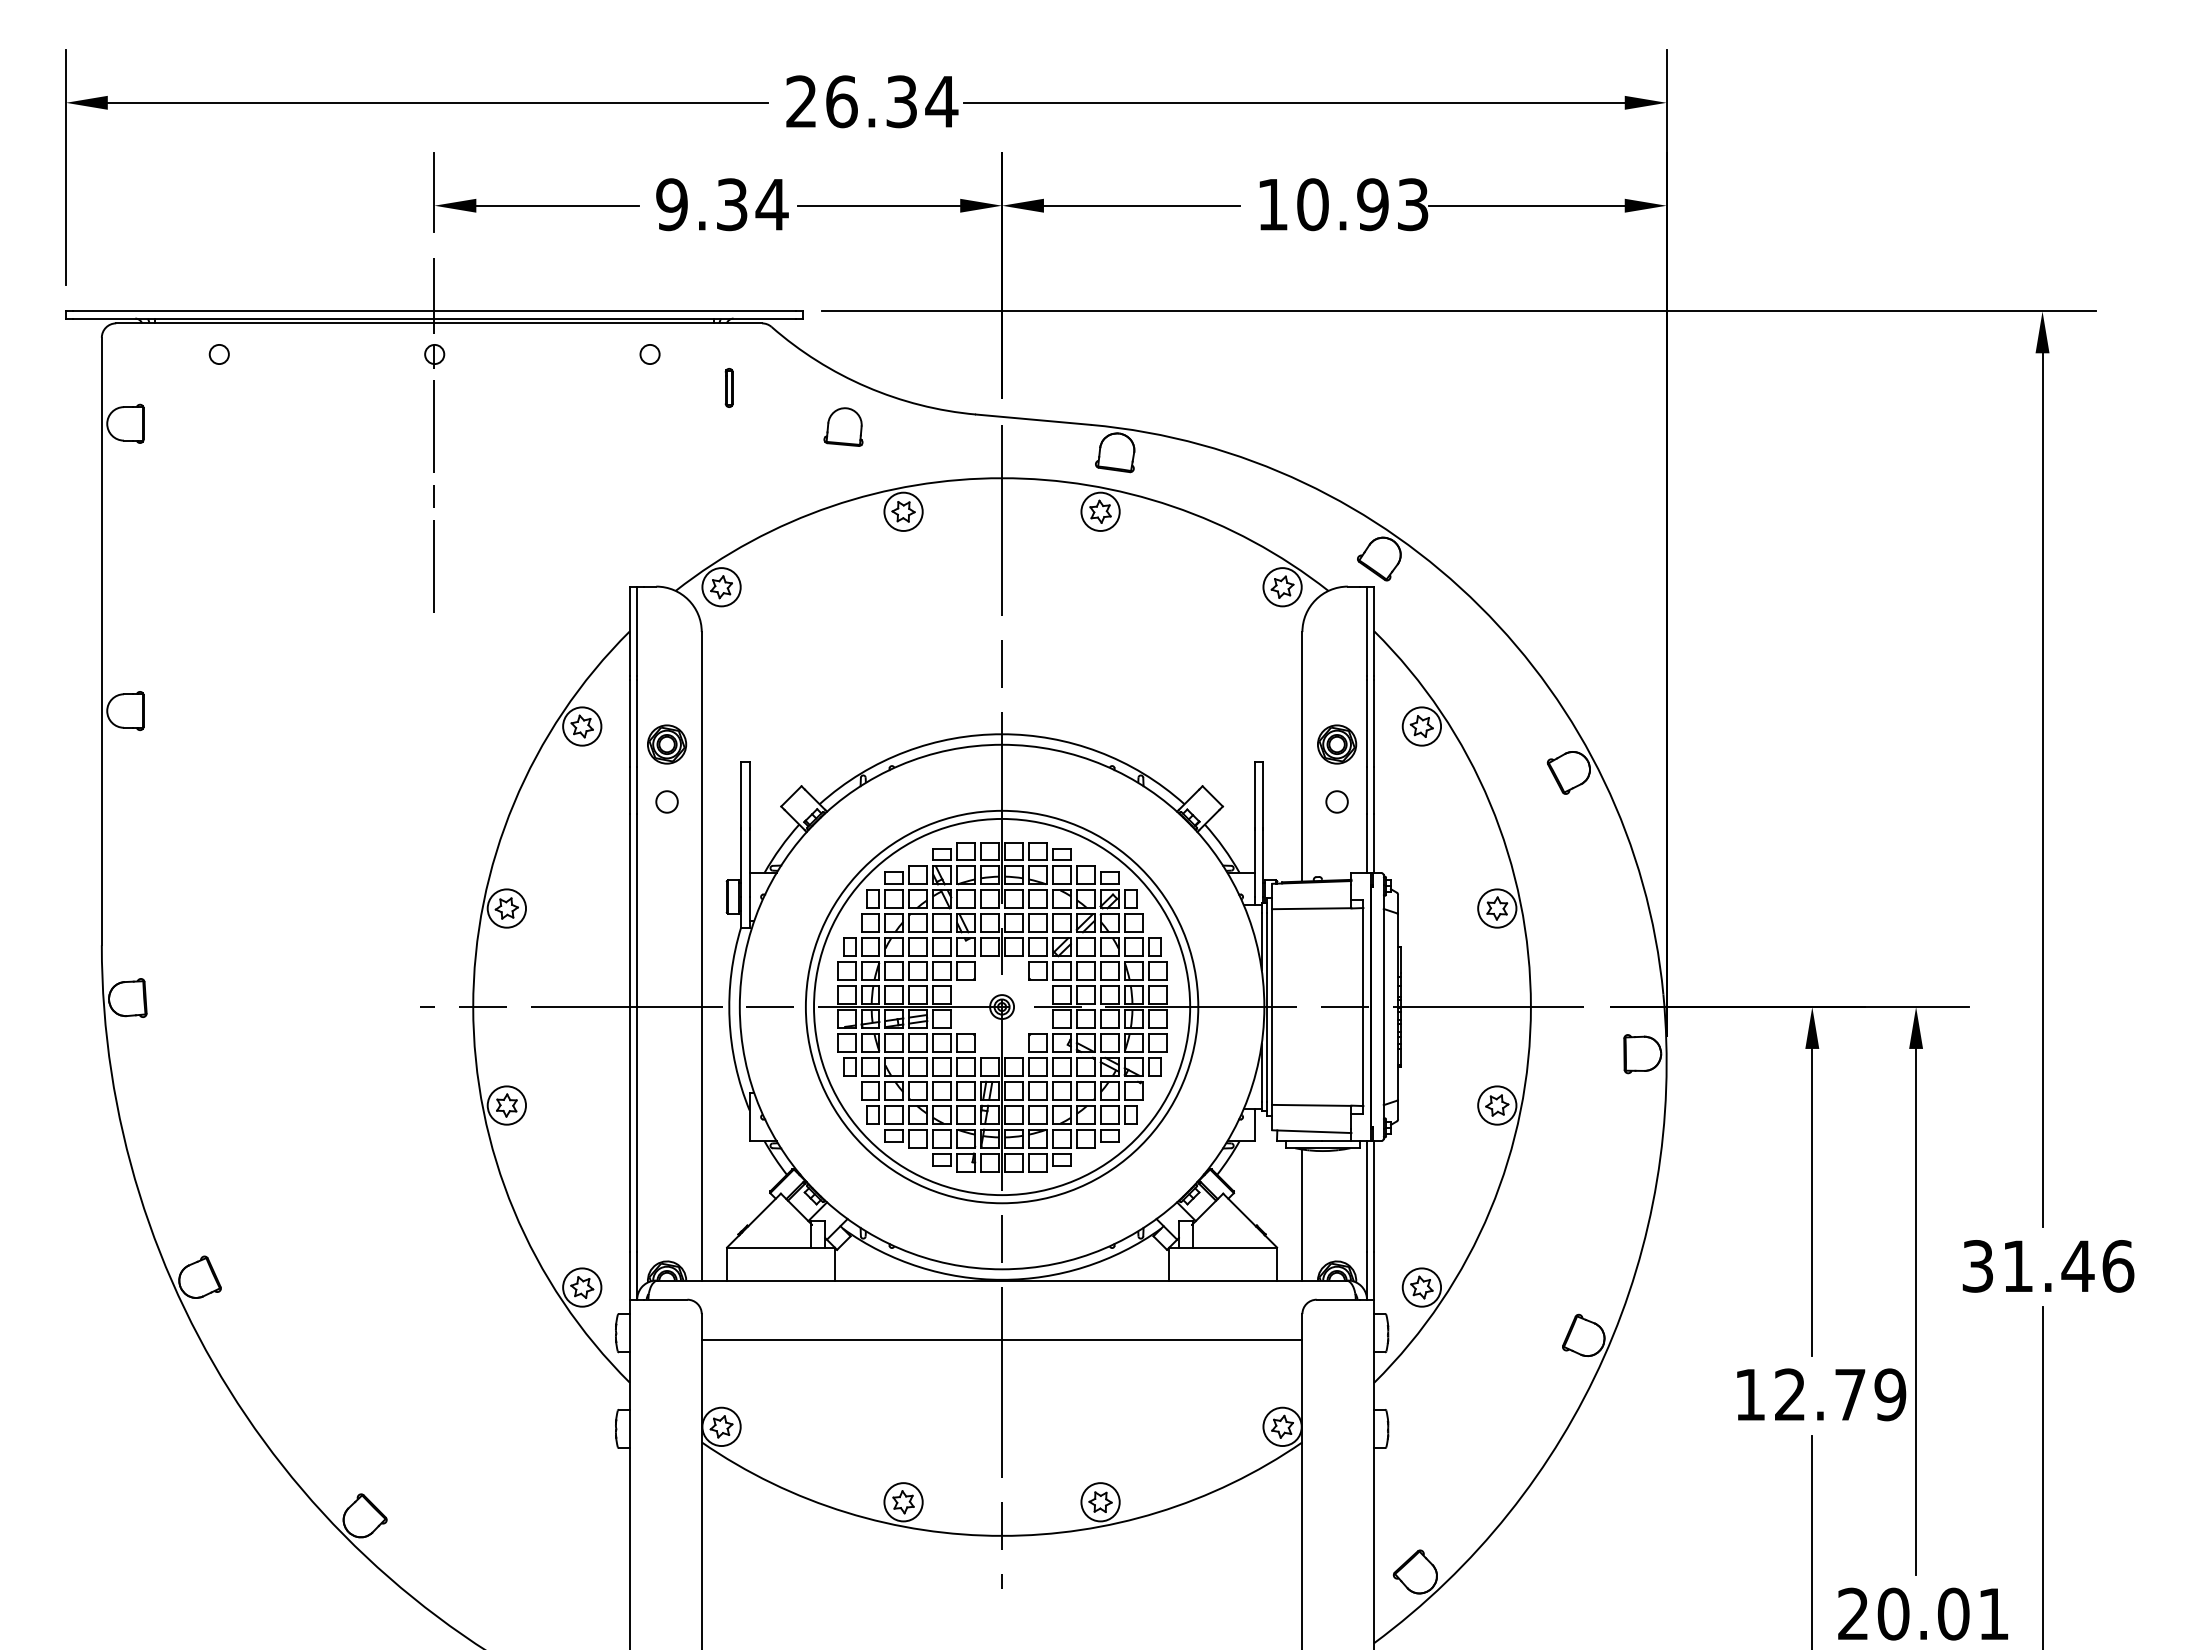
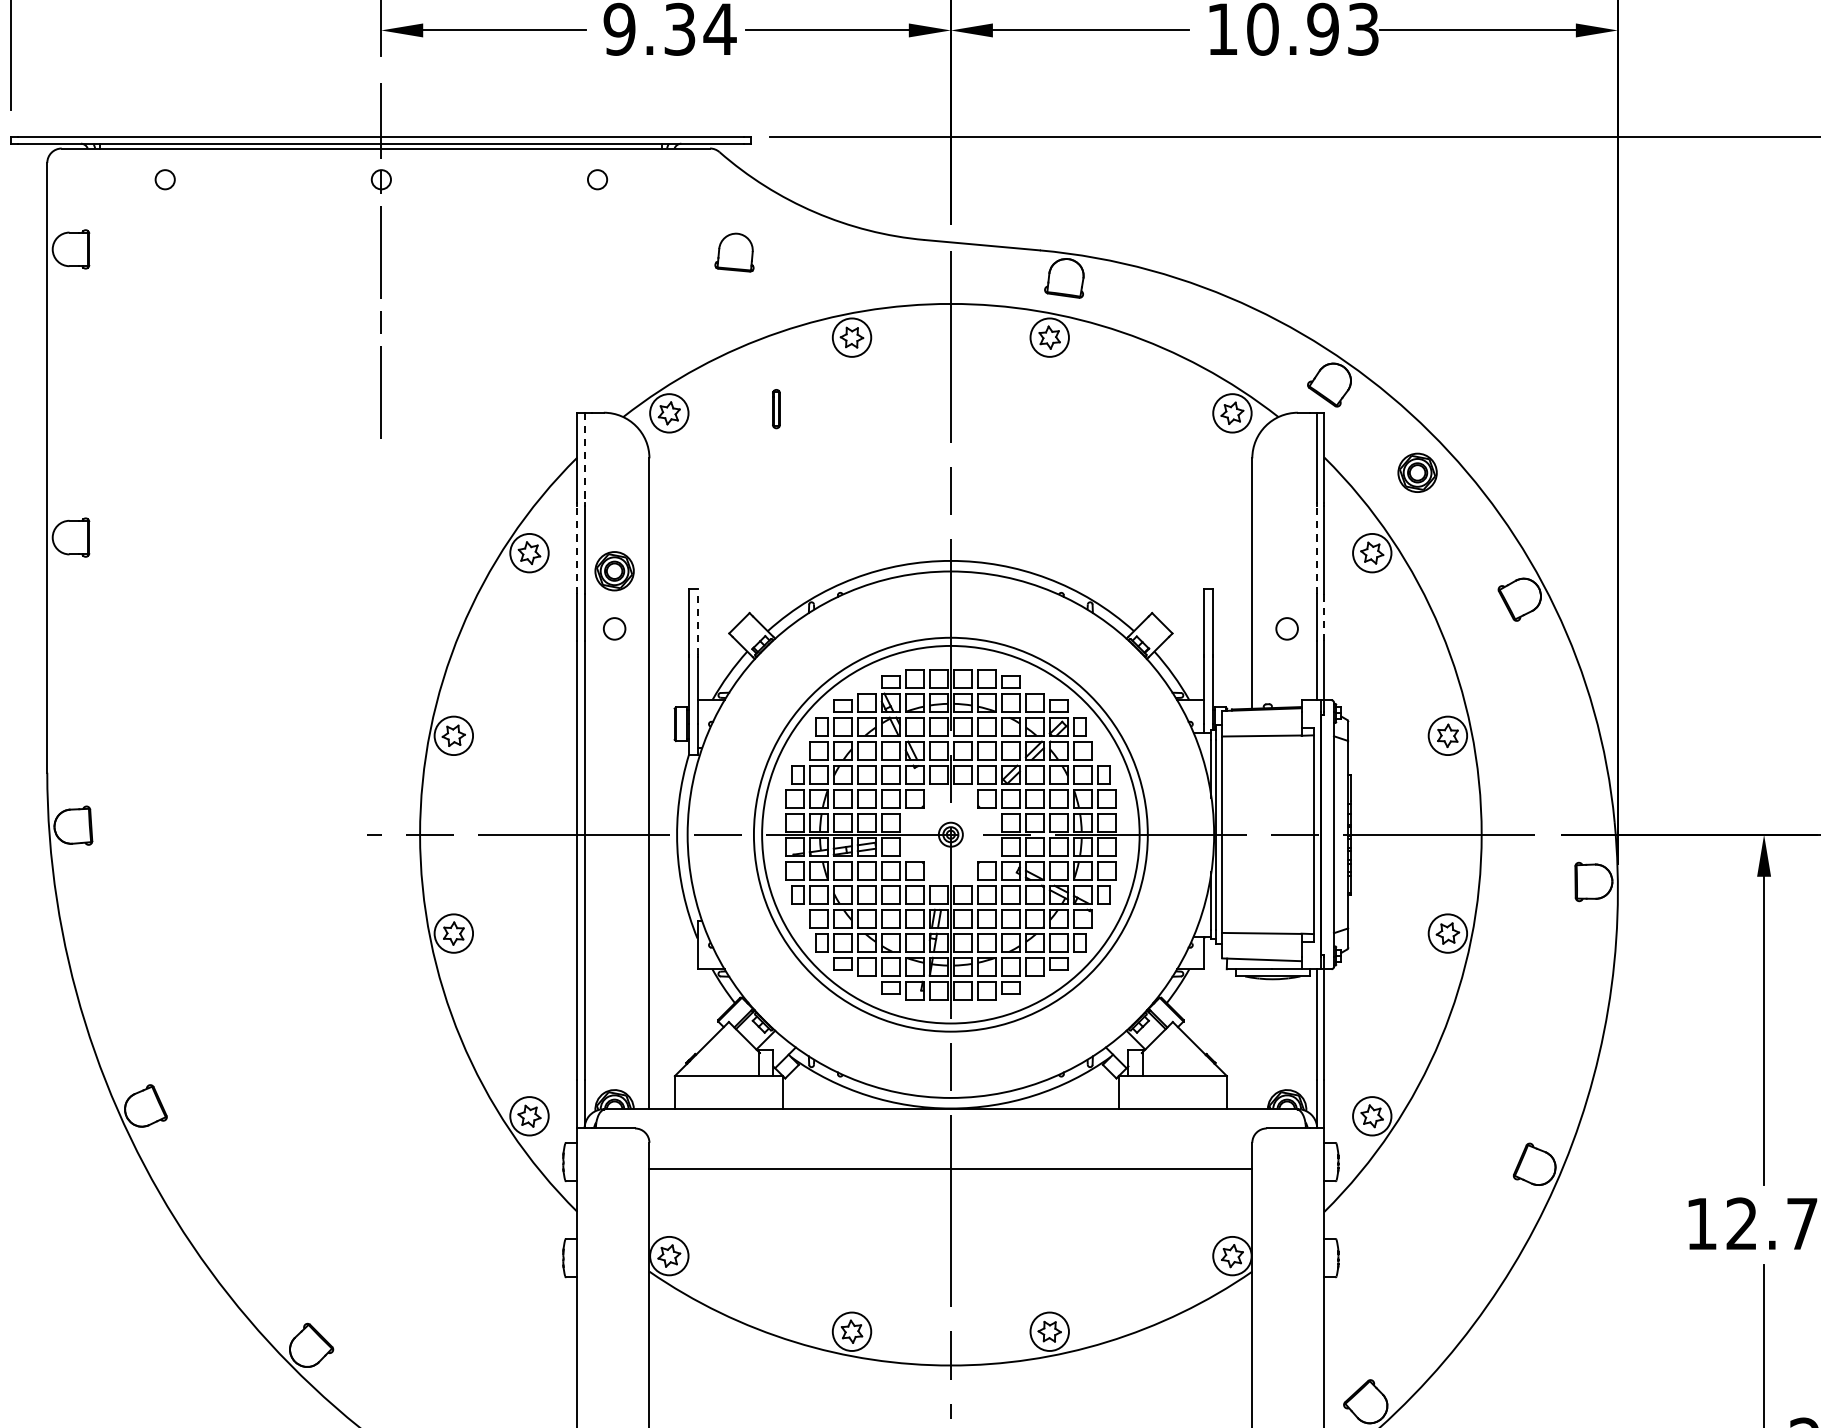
part: (728, 387) -> (775, 408), moved
part: (843, 426) -> (734, 252), moved
line: (637, 631) -> (584, 457), solid -> dashed
line: (629, 723) -> (576, 550), solid -> dashed
line: (1367, 723) -> (1317, 550), solid -> dashed
part: (1337, 744) -> (1418, 472), moved
line: (1374, 790) -> (1324, 617), solid -> dashed
line: (749, 794) -> (697, 621), solid -> dashed
line: (1302, 1214) -> (1252, 1042), removed

